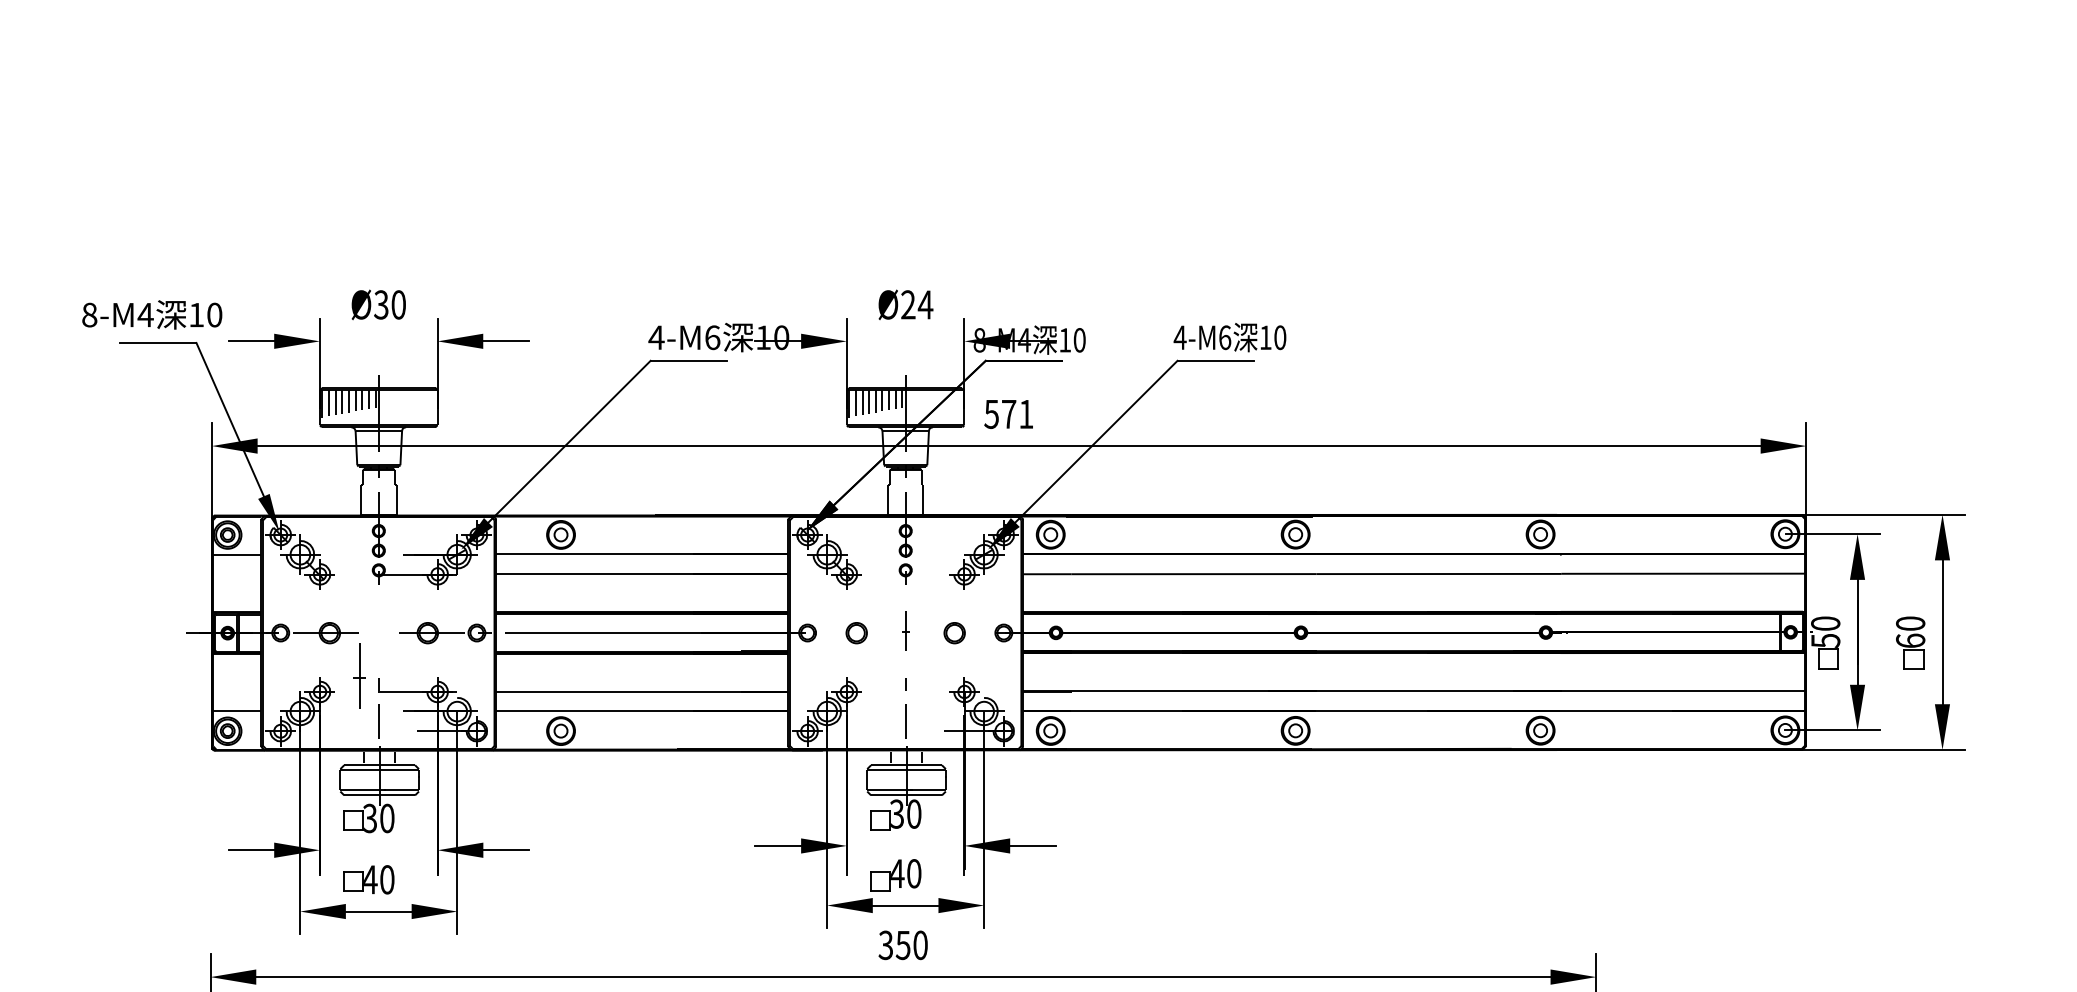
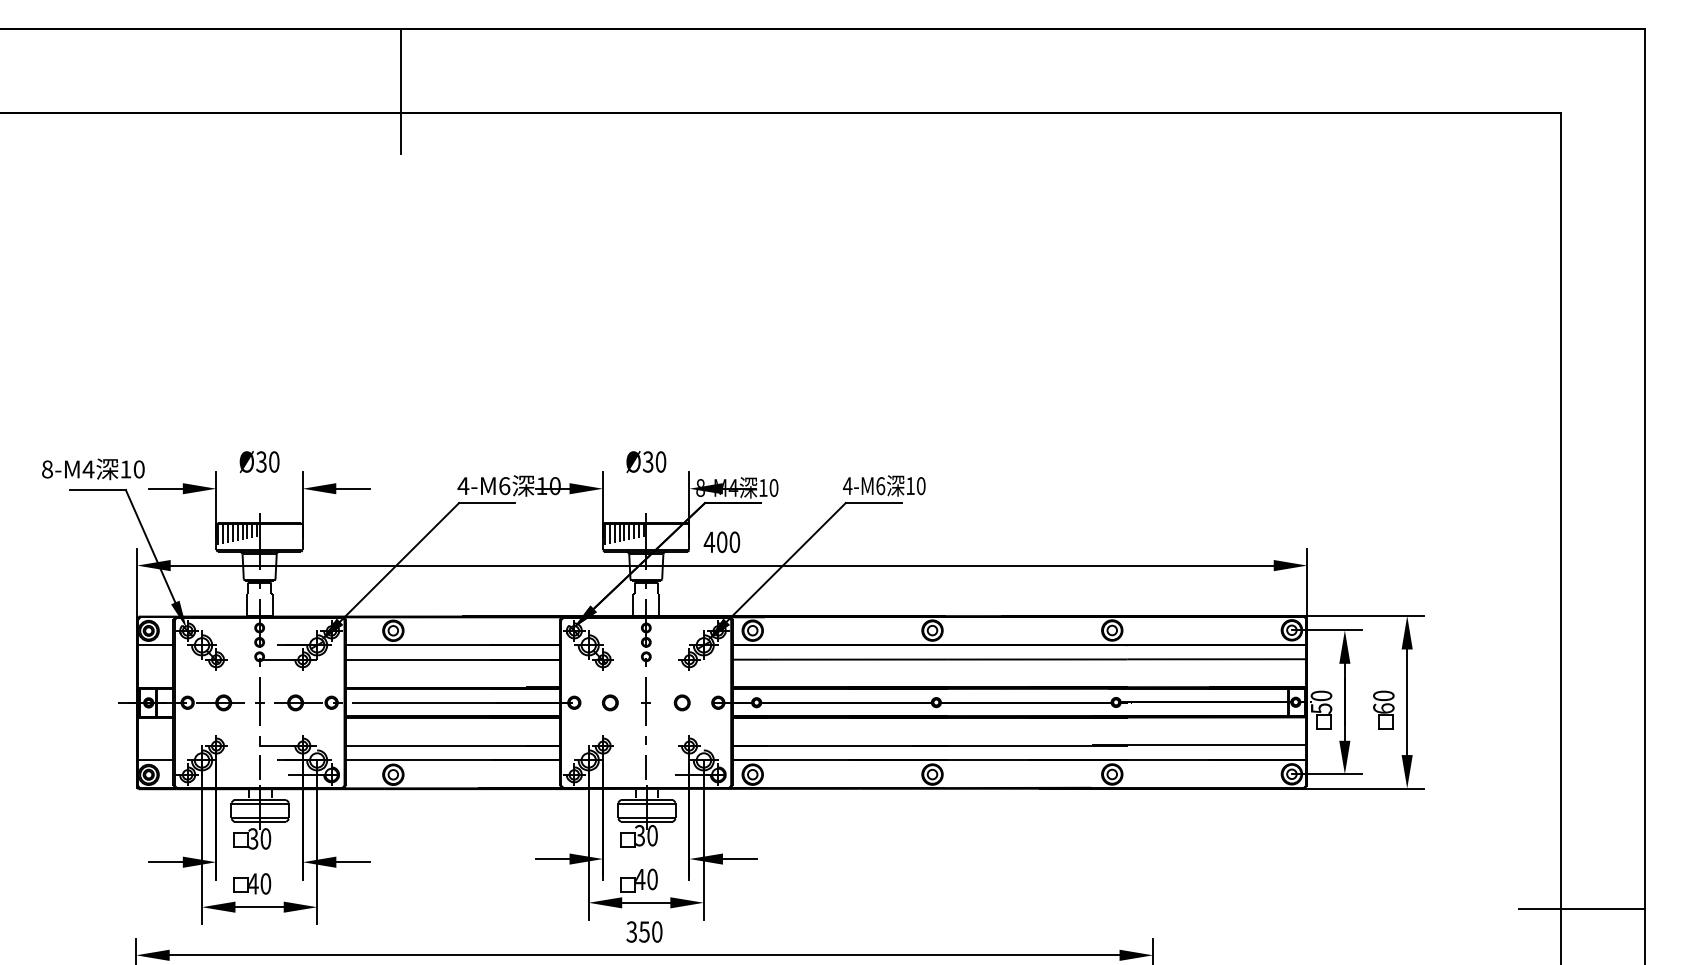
text: (916, 304) -> (654, 461), Ø24 -> Ø30
text: (1008, 414) -> (721, 542), 571 -> 400
part: (904, 631) -> (645, 701), size x1.67
part: (359, 676) -> (259, 701), moved

